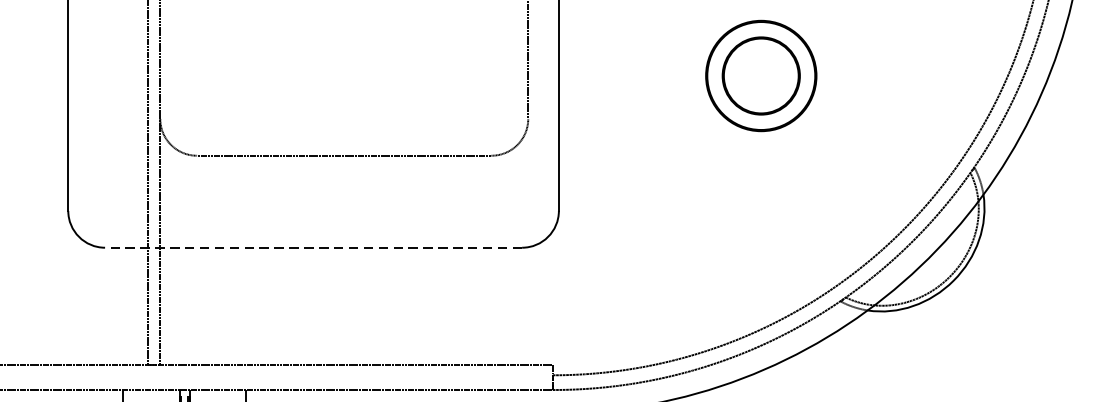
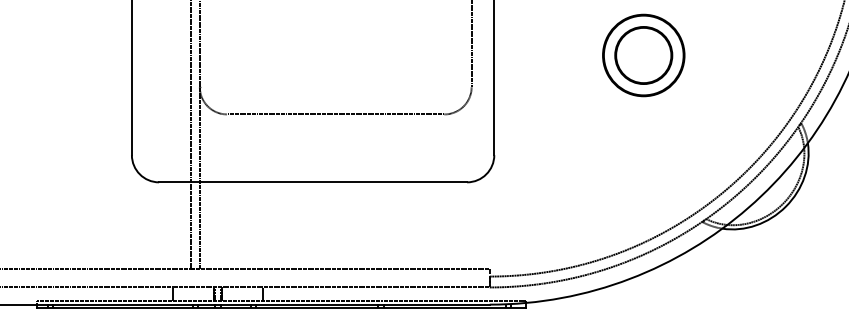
line: (312, 247) -> (312, 182), dashed -> solid

